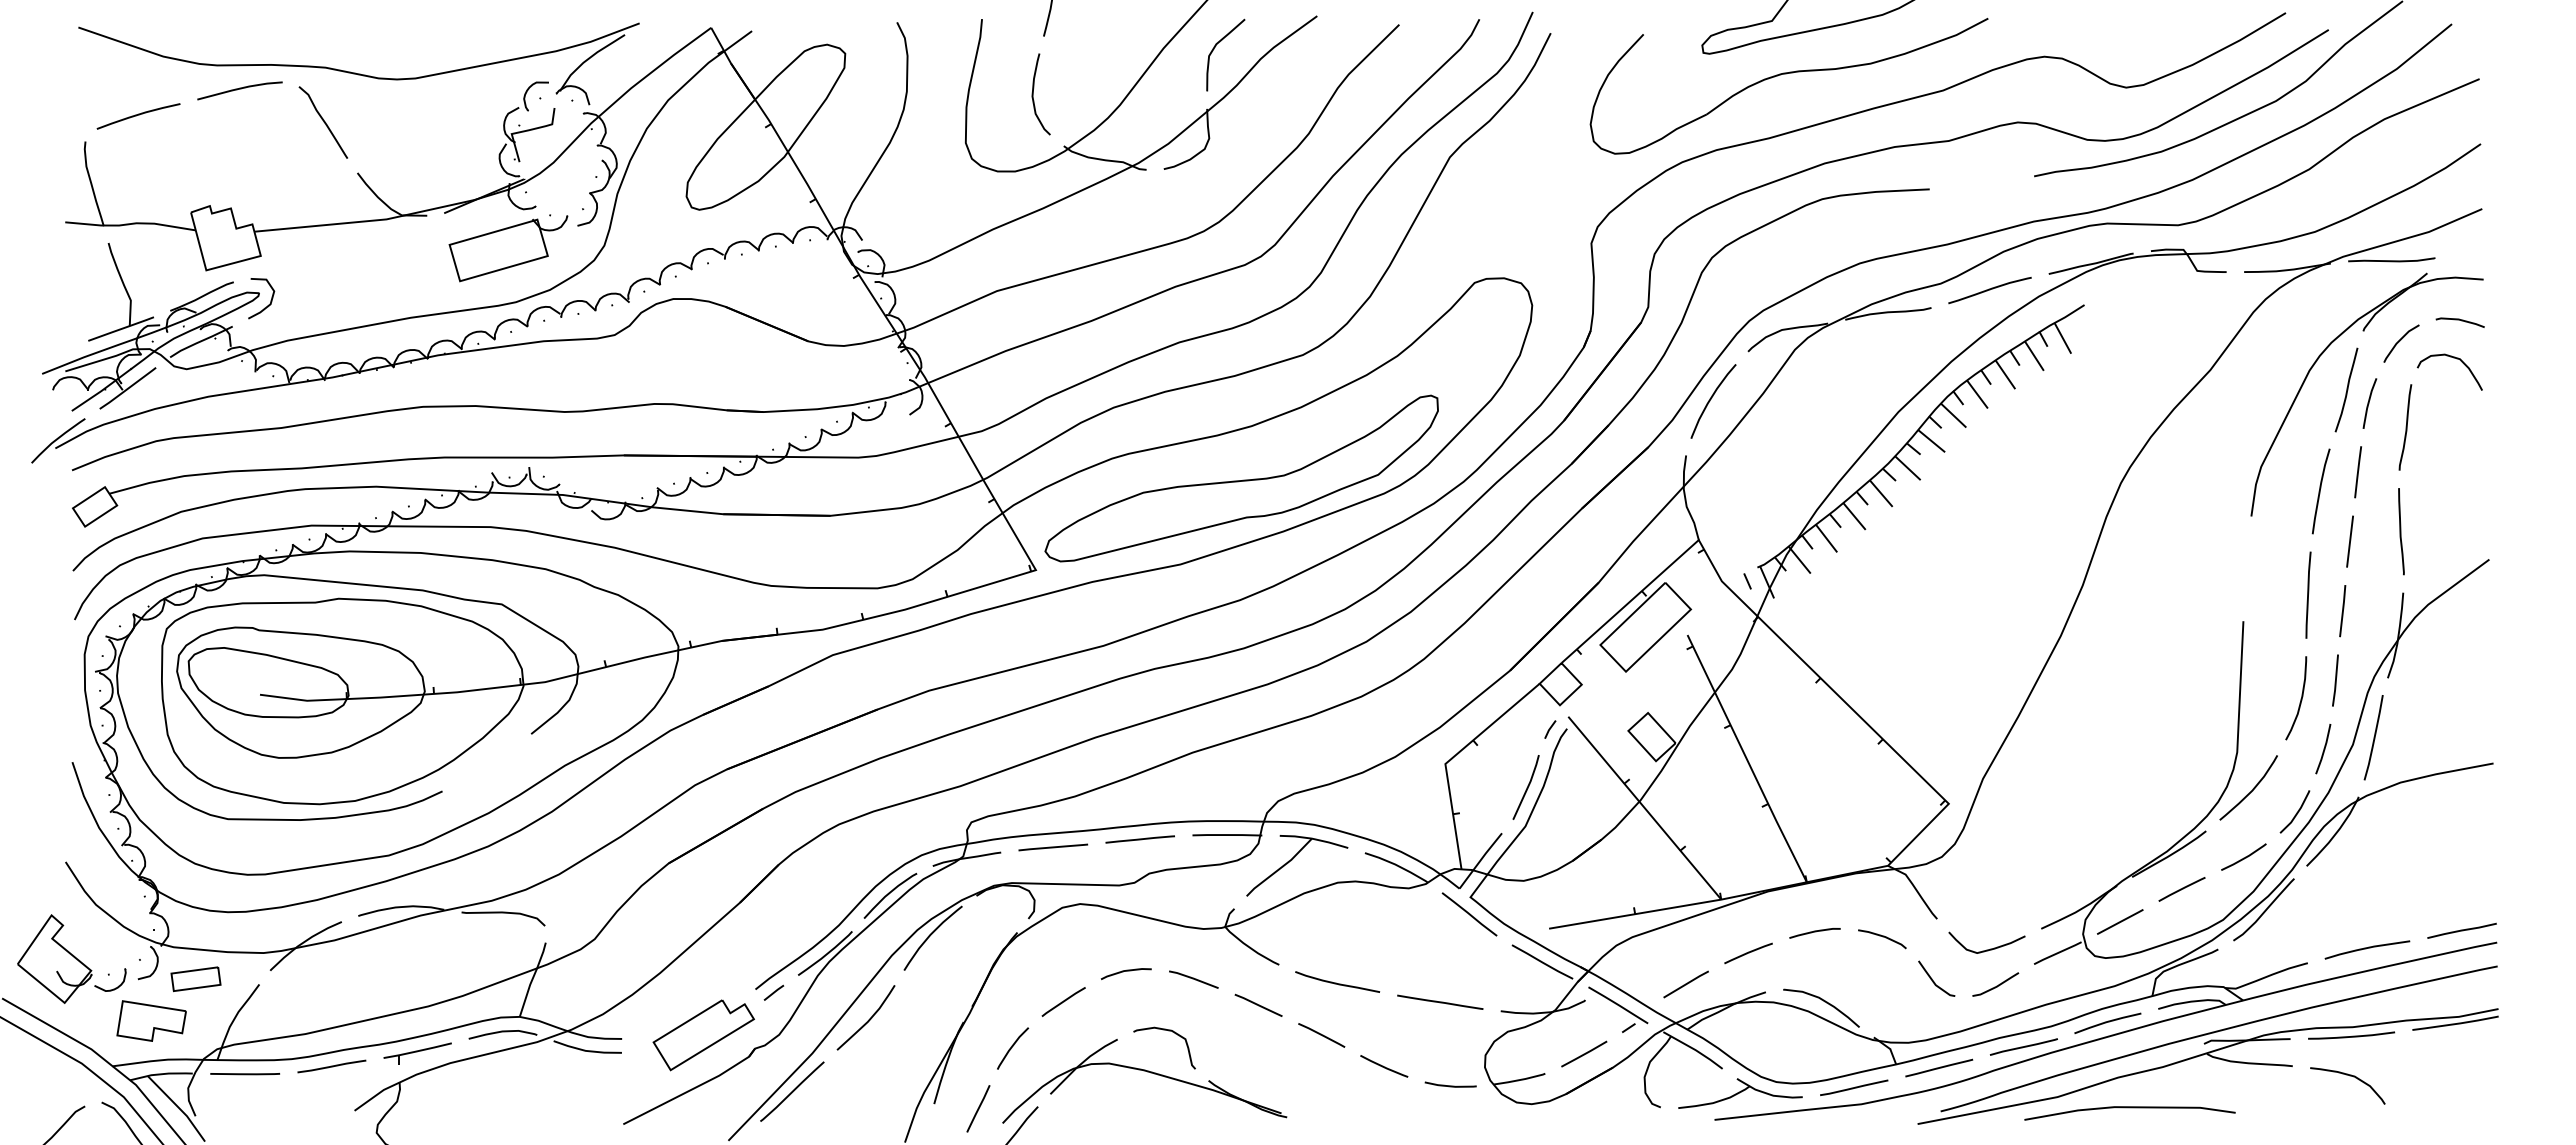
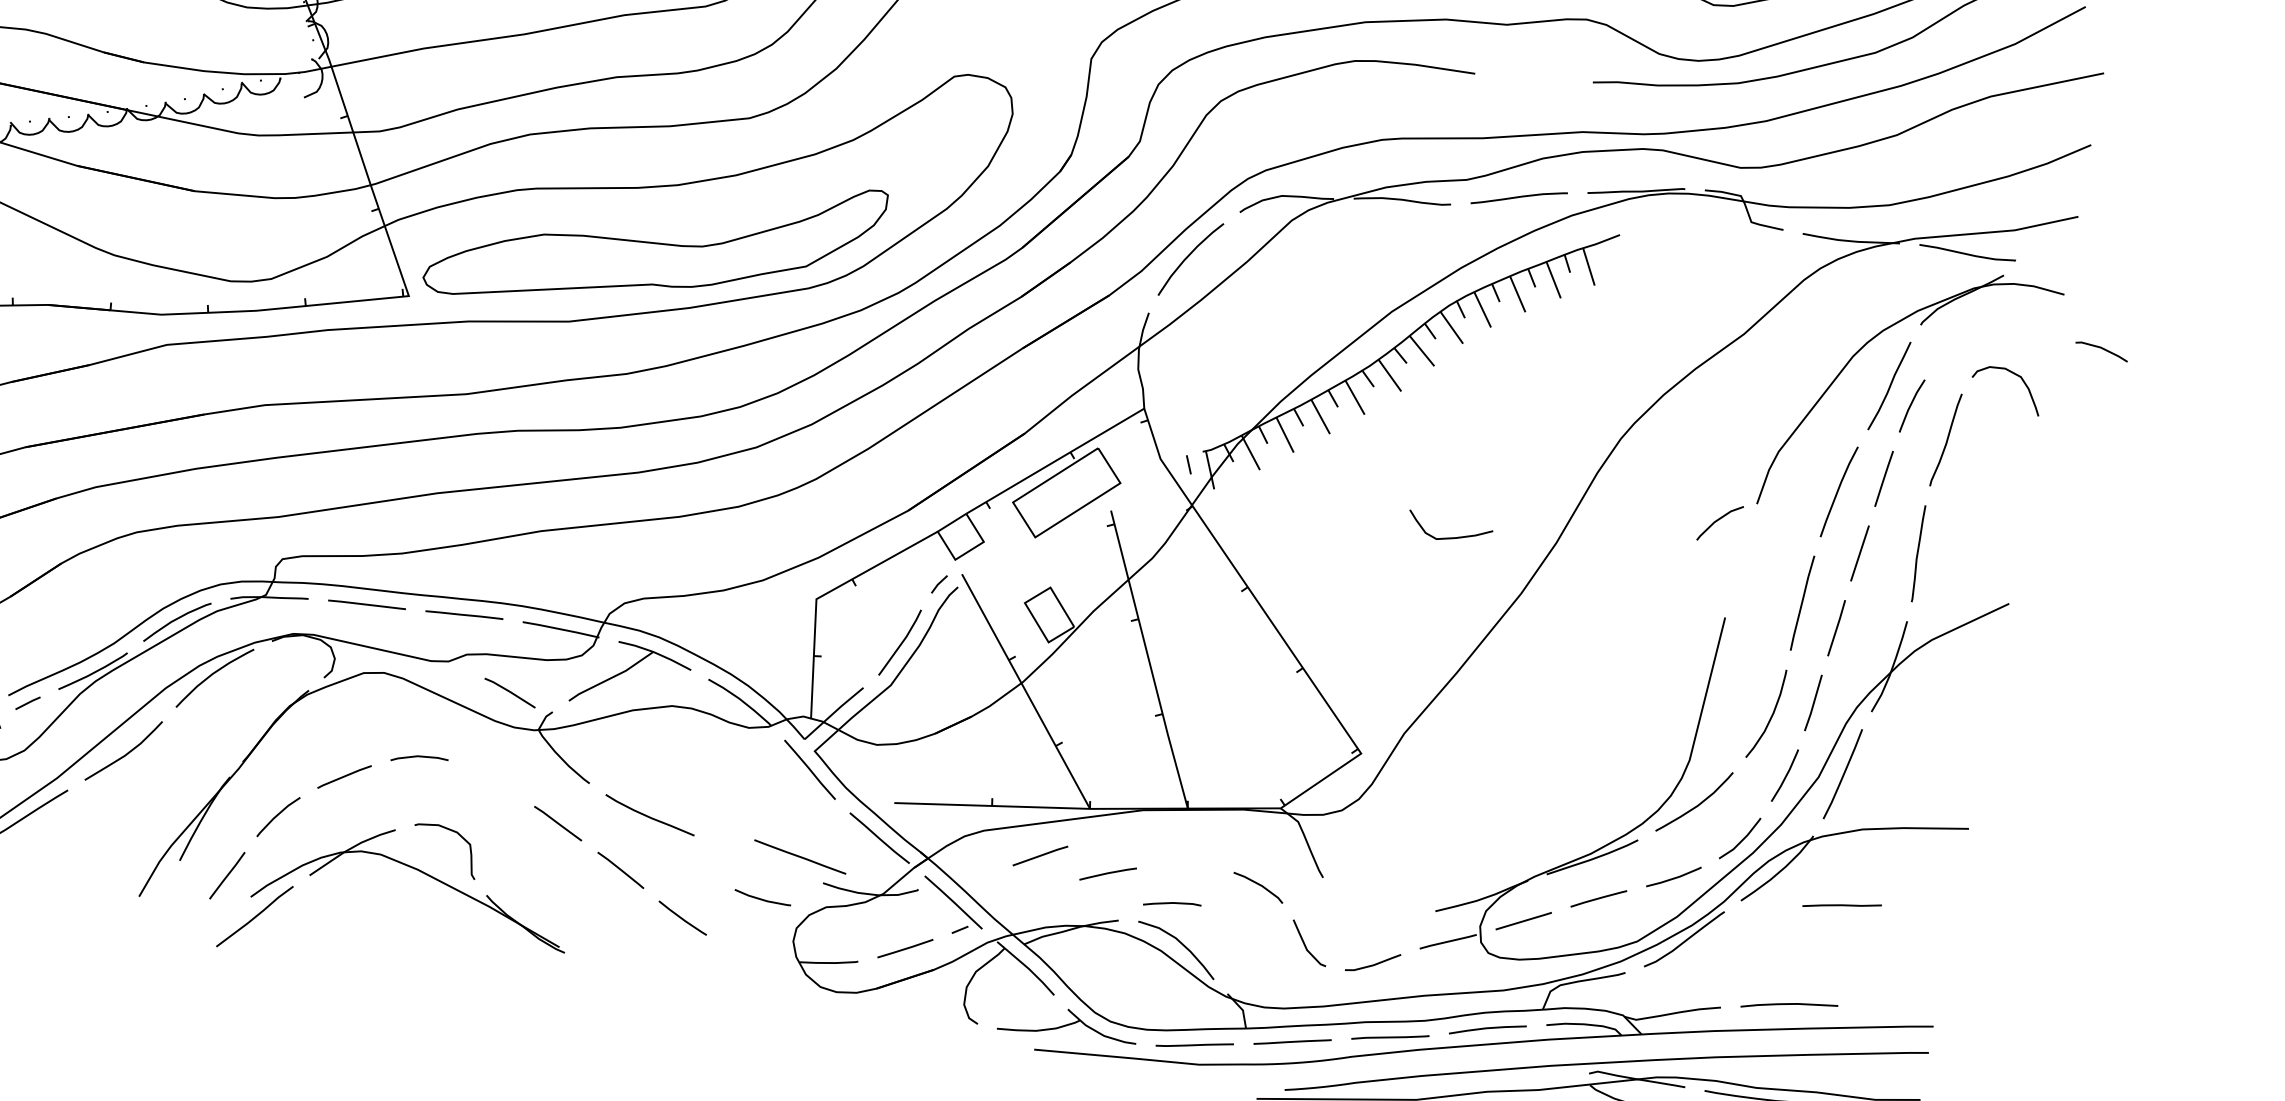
part: (2459, 322) -> (2101, 351), moved
line: (2400, 341) -> (1719, 520), moved
line: (2461, 930) -> (1841, 905), moved
line: (1814, 932) -> (1171, 904), moved
curve: (1986, 949) -> (1447, 537), moved
line: (1193, 979) -> (509, 692), moved
line: (1685, 984) -> (1039, 855), moved
line: (1440, 1001) -> (800, 856), moved
line: (1450, 1085) -> (762, 898), moved

